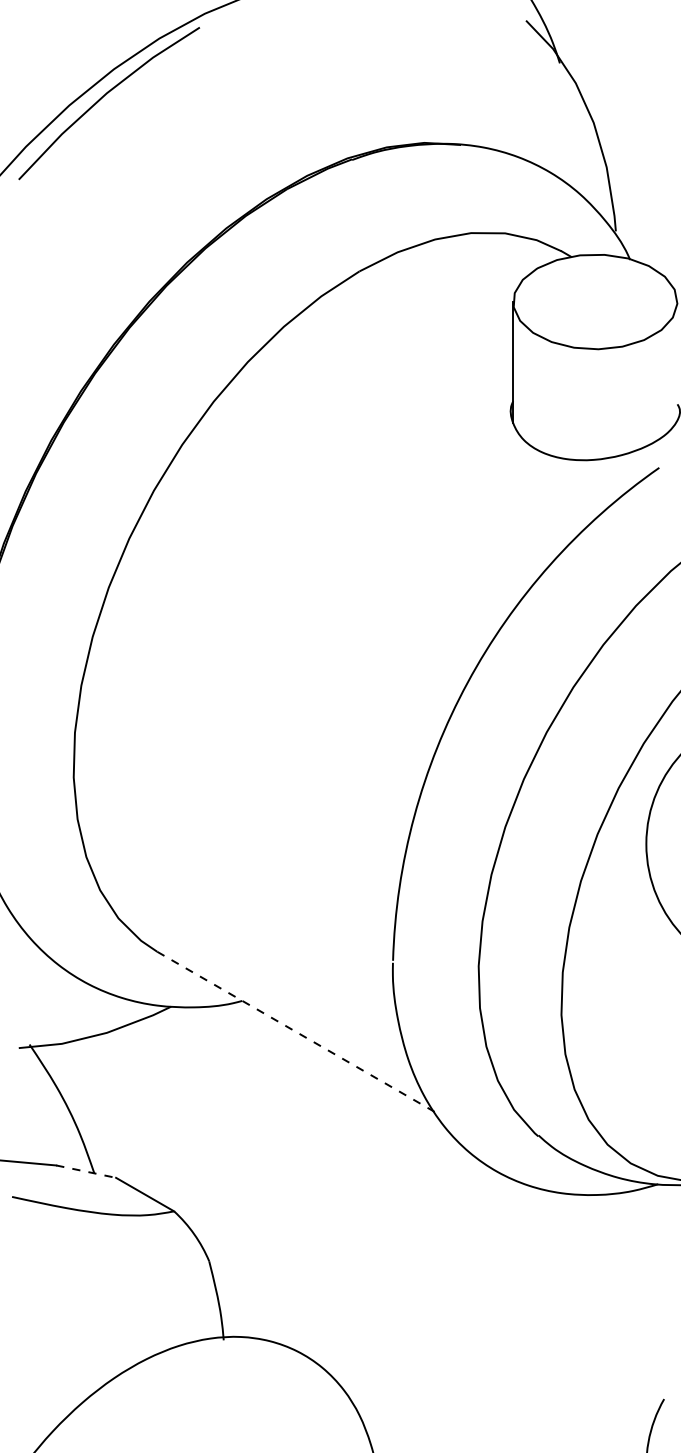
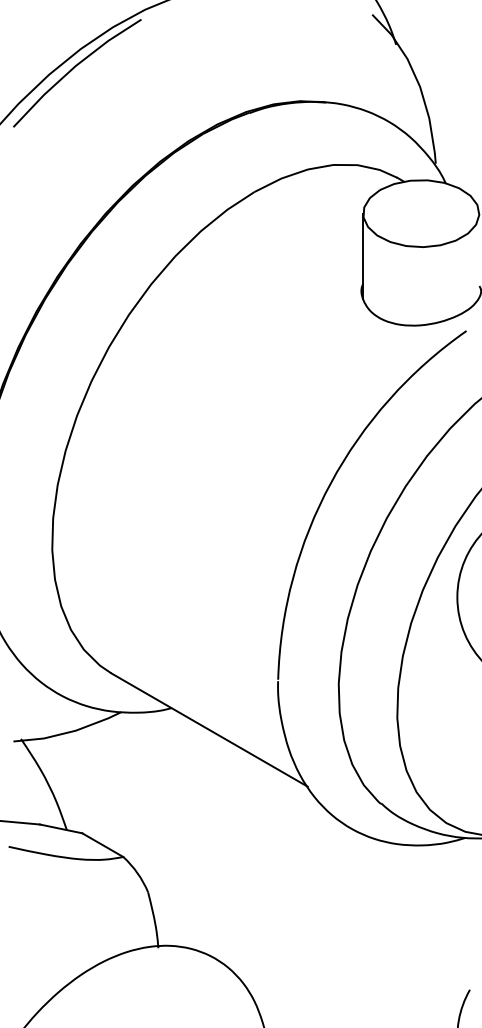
line: (296, 1032) -> (209, 730), dashed -> solid
line: (86, 1171) -> (61, 828), dashed -> solid

